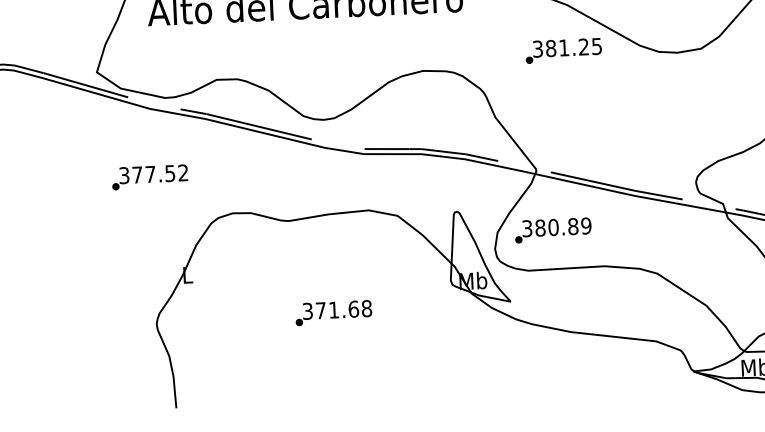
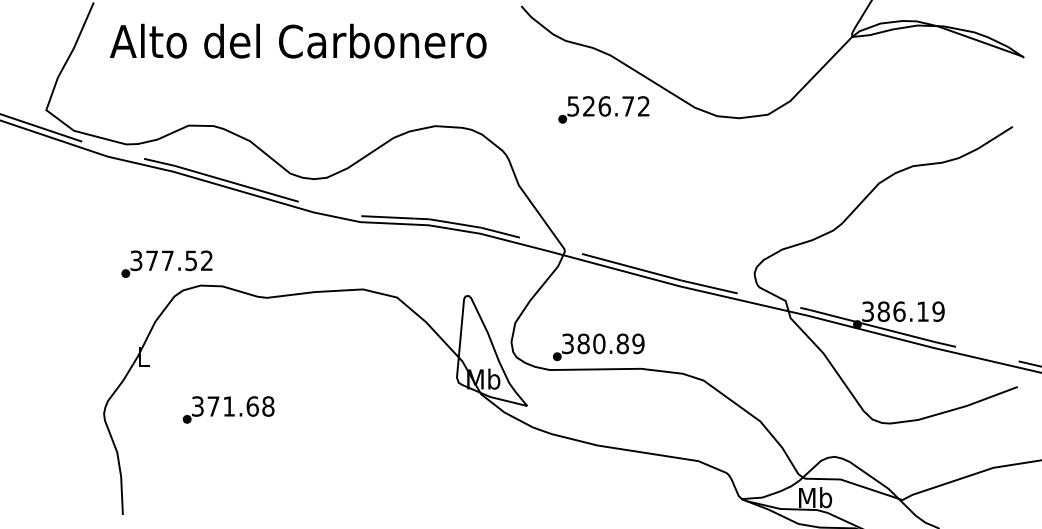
text: (567, 47) -> (608, 106), 381.25 -> 526.72
text: (149, 176) -> (166, 263), moved
text: (553, 230) -> (598, 347), moved
text: (333, 312) -> (228, 409), moved

